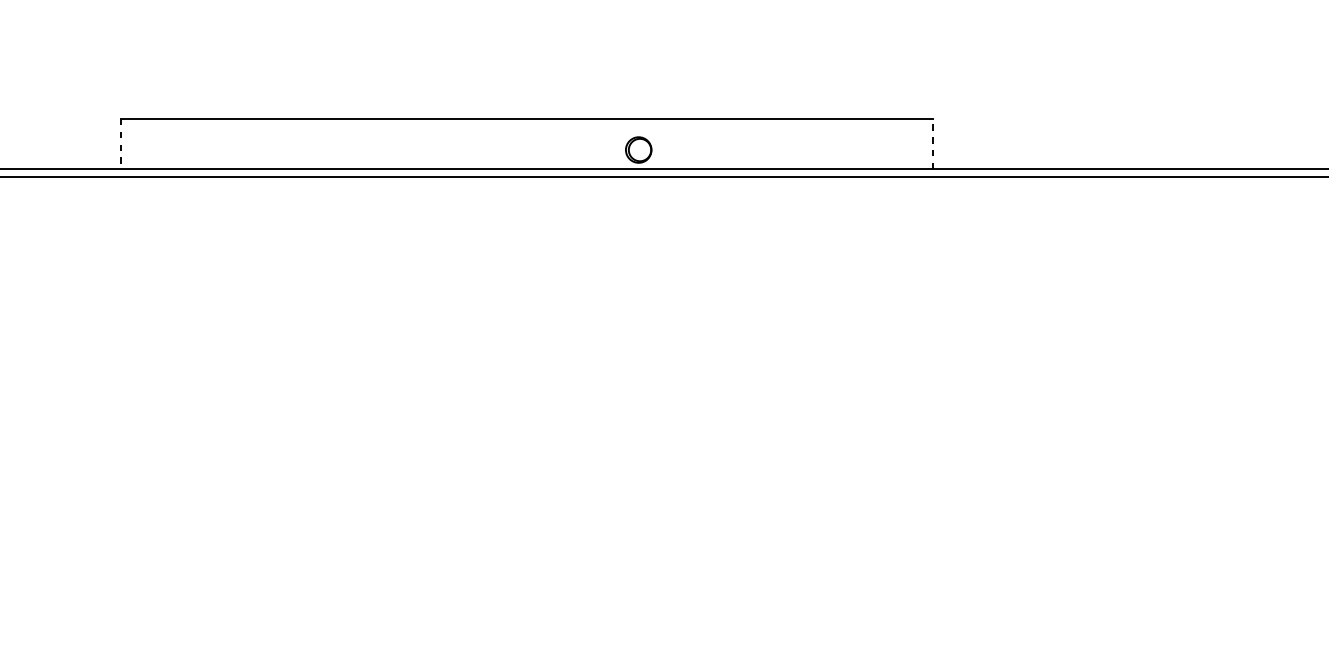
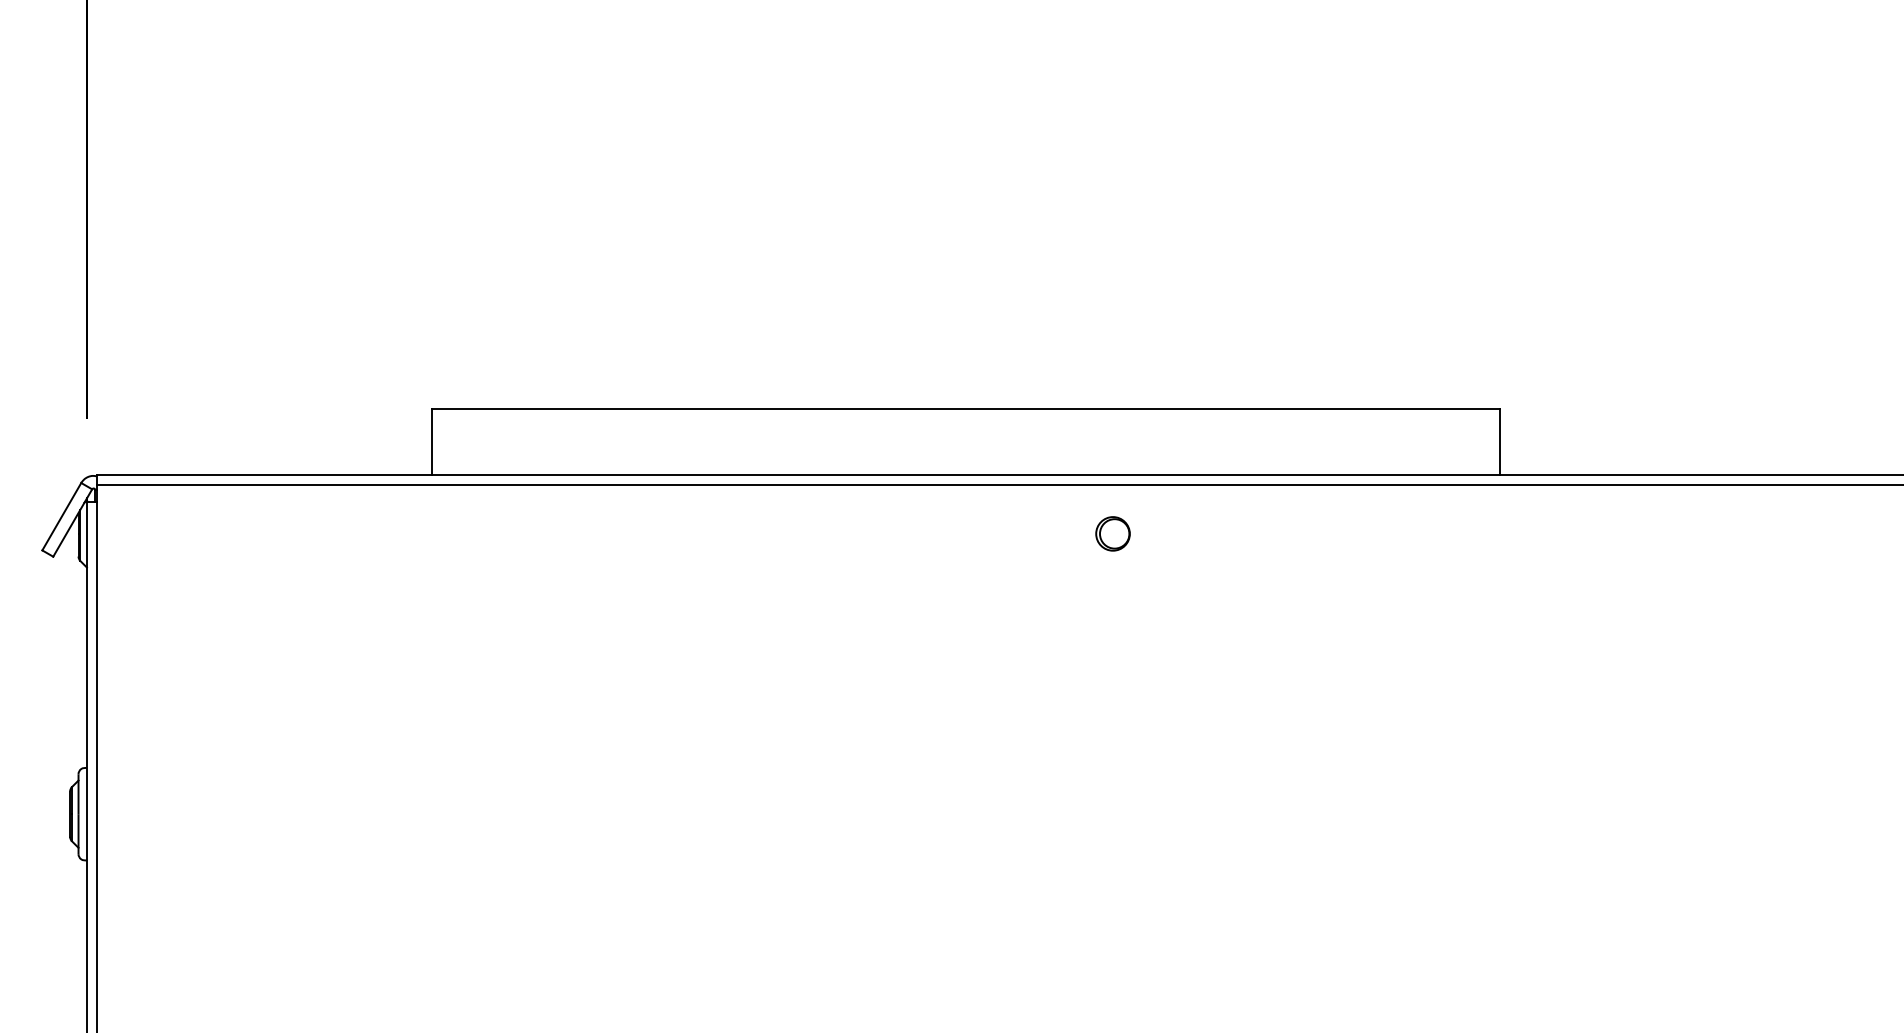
line: (932, 143) -> (1499, 441), dashed -> solid
line: (120, 144) -> (431, 442), dashed -> solid
part: (638, 149) -> (1112, 533), moved

